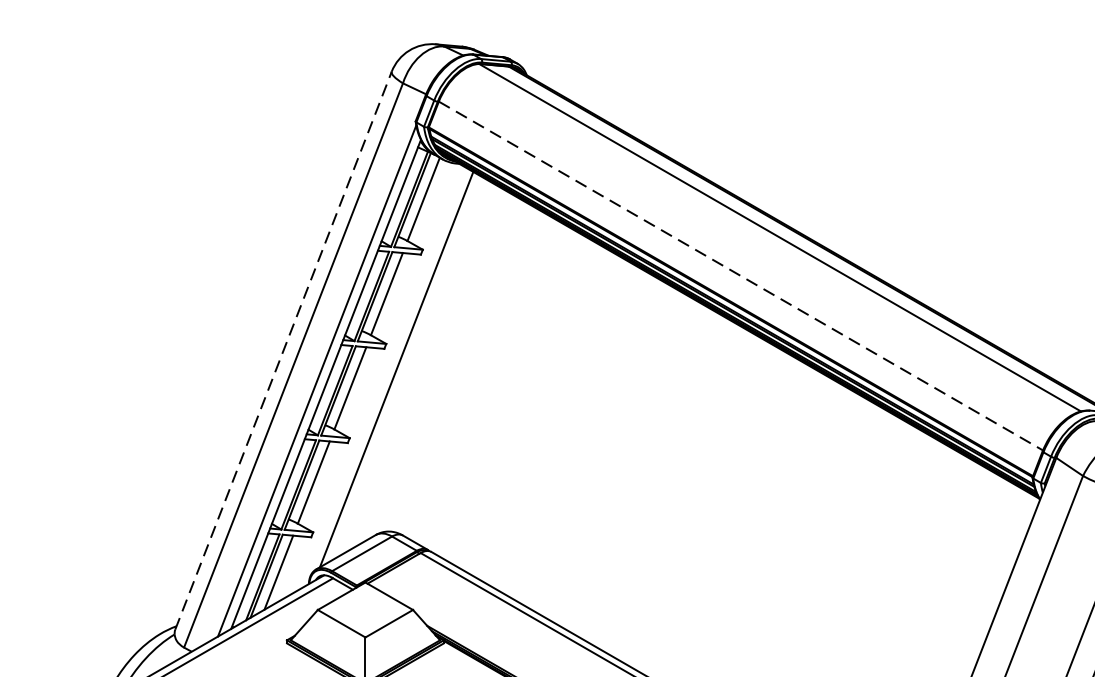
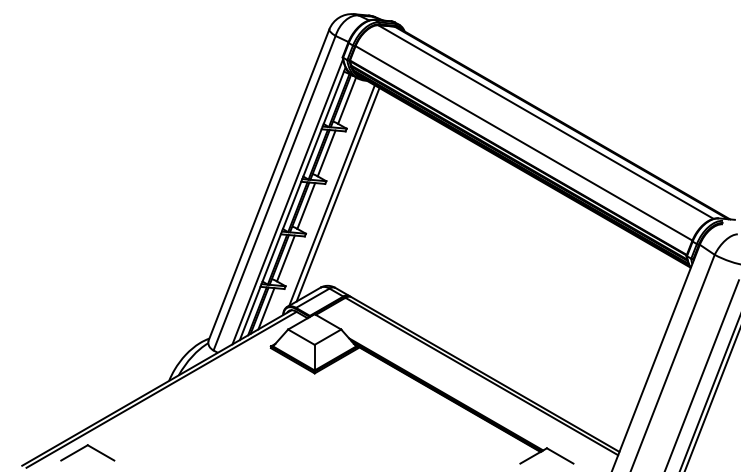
line: (741, 276) -> (524, 143), dashed -> solid
line: (284, 349) -> (269, 184), dashed -> solid
line: (406, 367) -> (337, 194), added

